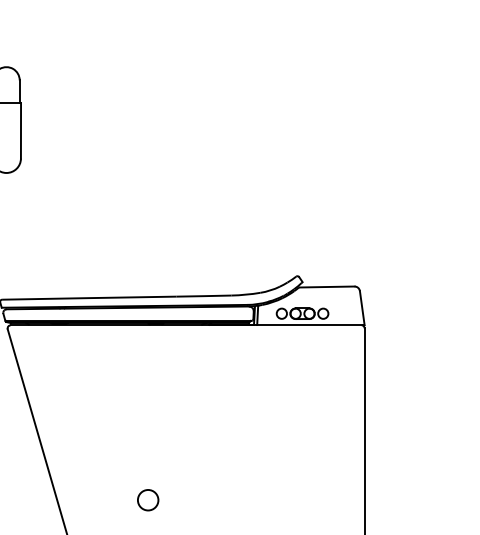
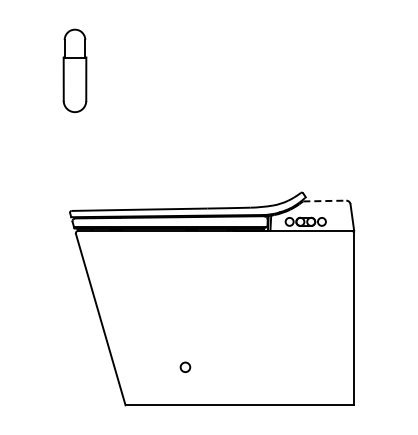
line: (326, 287) -> (324, 201), solid -> dashed
circle: (148, 500) -> (185, 367), size x0.6

